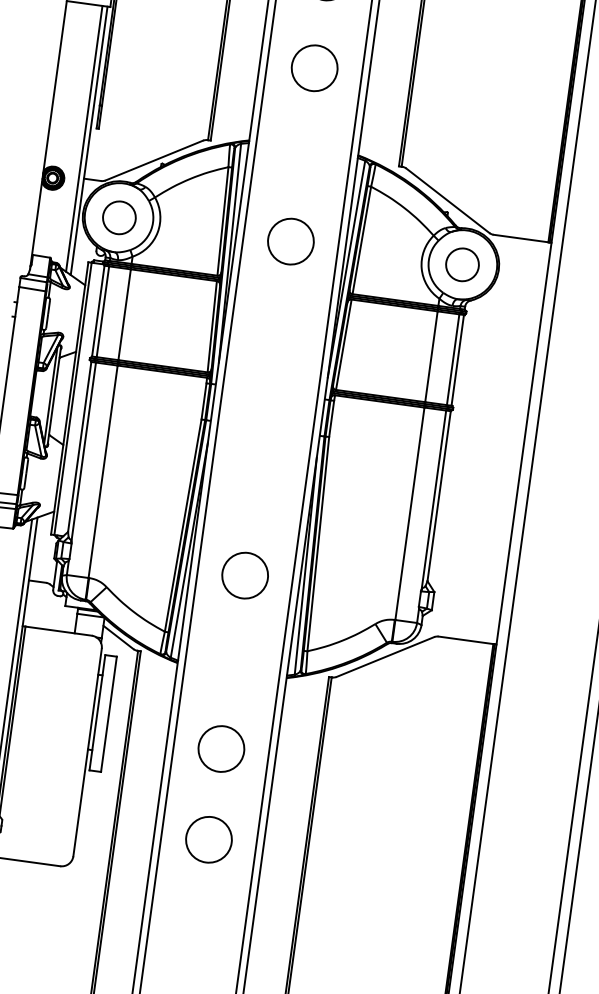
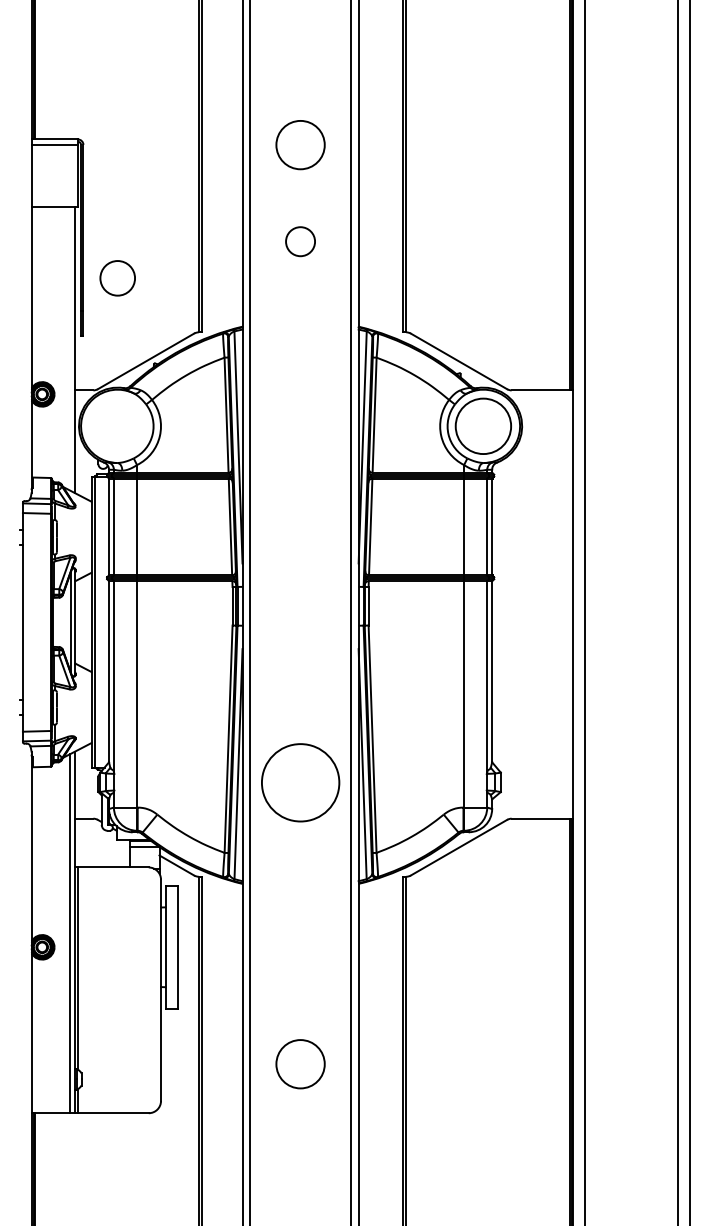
circle: (314, 67) -> (300, 241), size x0.6
line: (84, 138) -> (69, 348), removed
circle: (119, 217) -> (117, 278), moved
circle: (290, 241) -> (300, 426), removed
circle: (462, 265) -> (483, 426), size x1.6
circle: (245, 575) -> (300, 782), size x1.6
circle: (221, 749) -> (300, 967), removed

